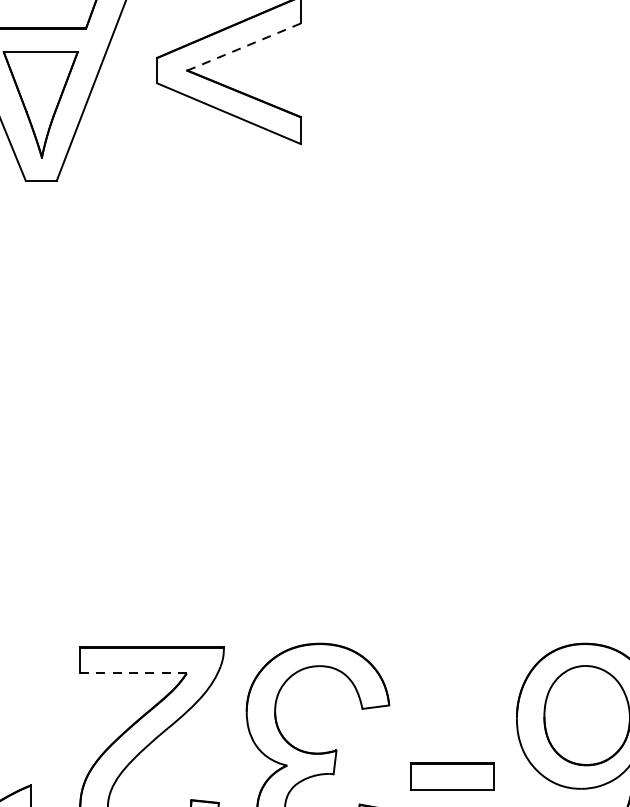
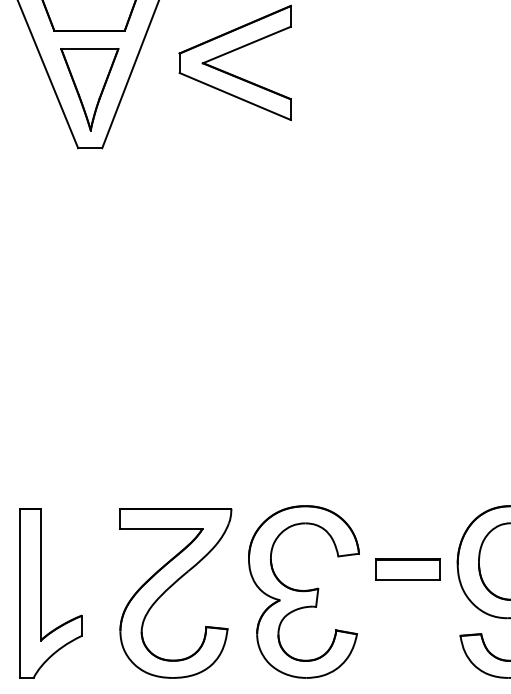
line: (243, 47) -> (246, 45), dashed -> solid
line: (133, 674) -> (161, 529), dashed -> solid
part: (451, 776) -> (407, 569), moved

